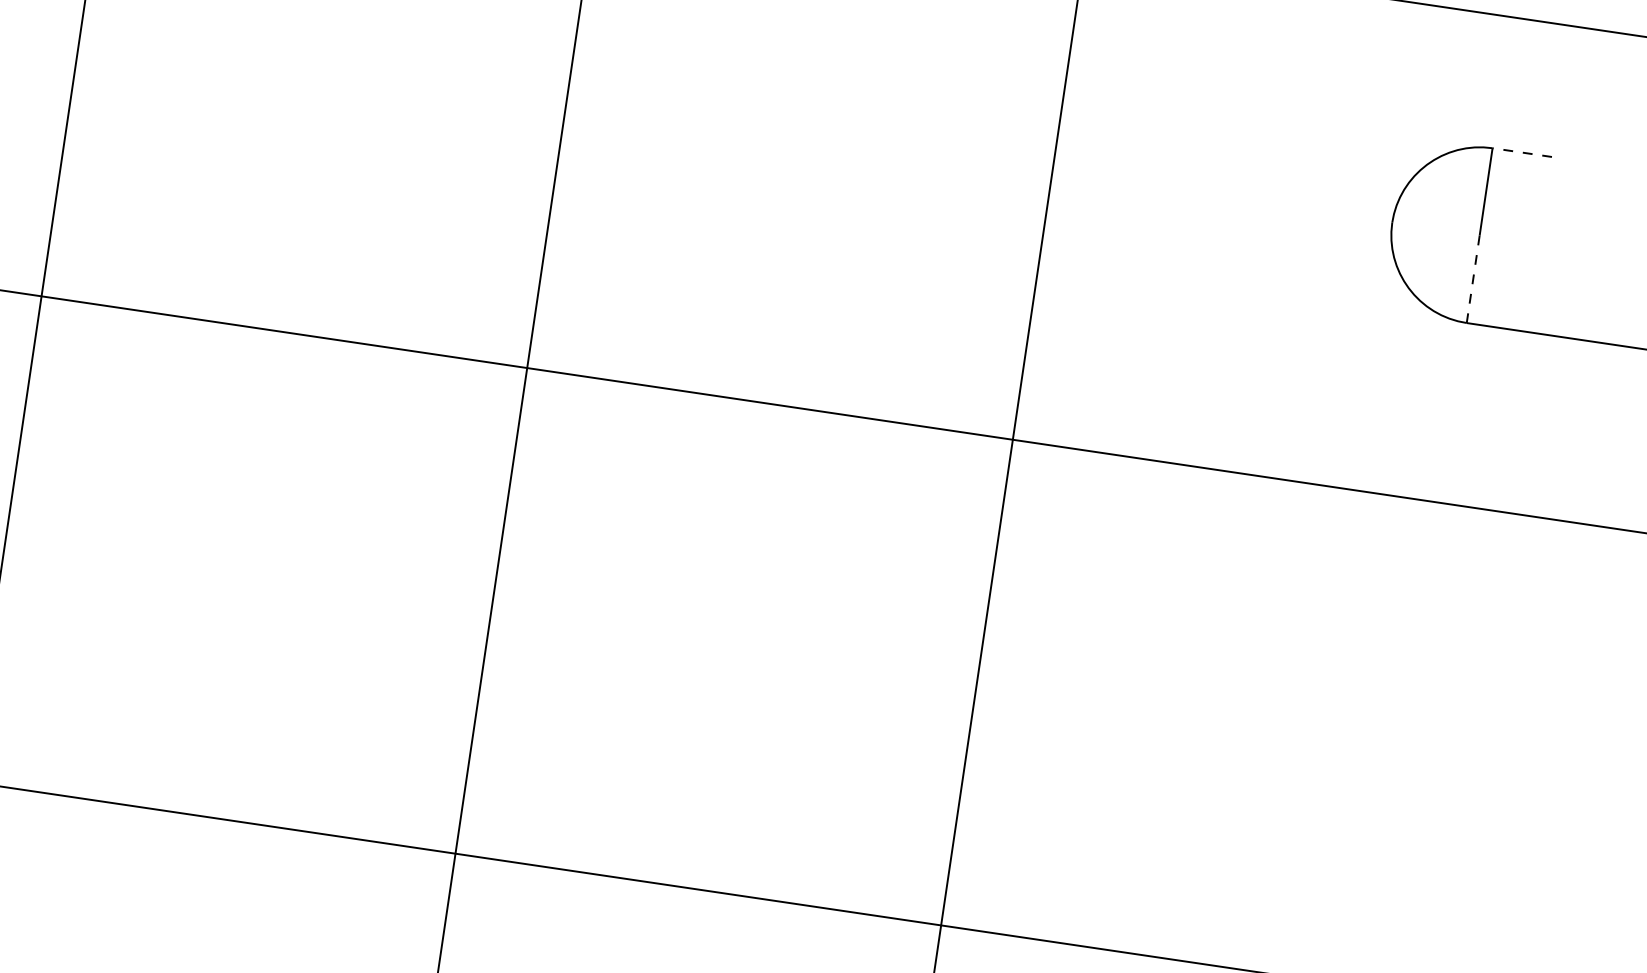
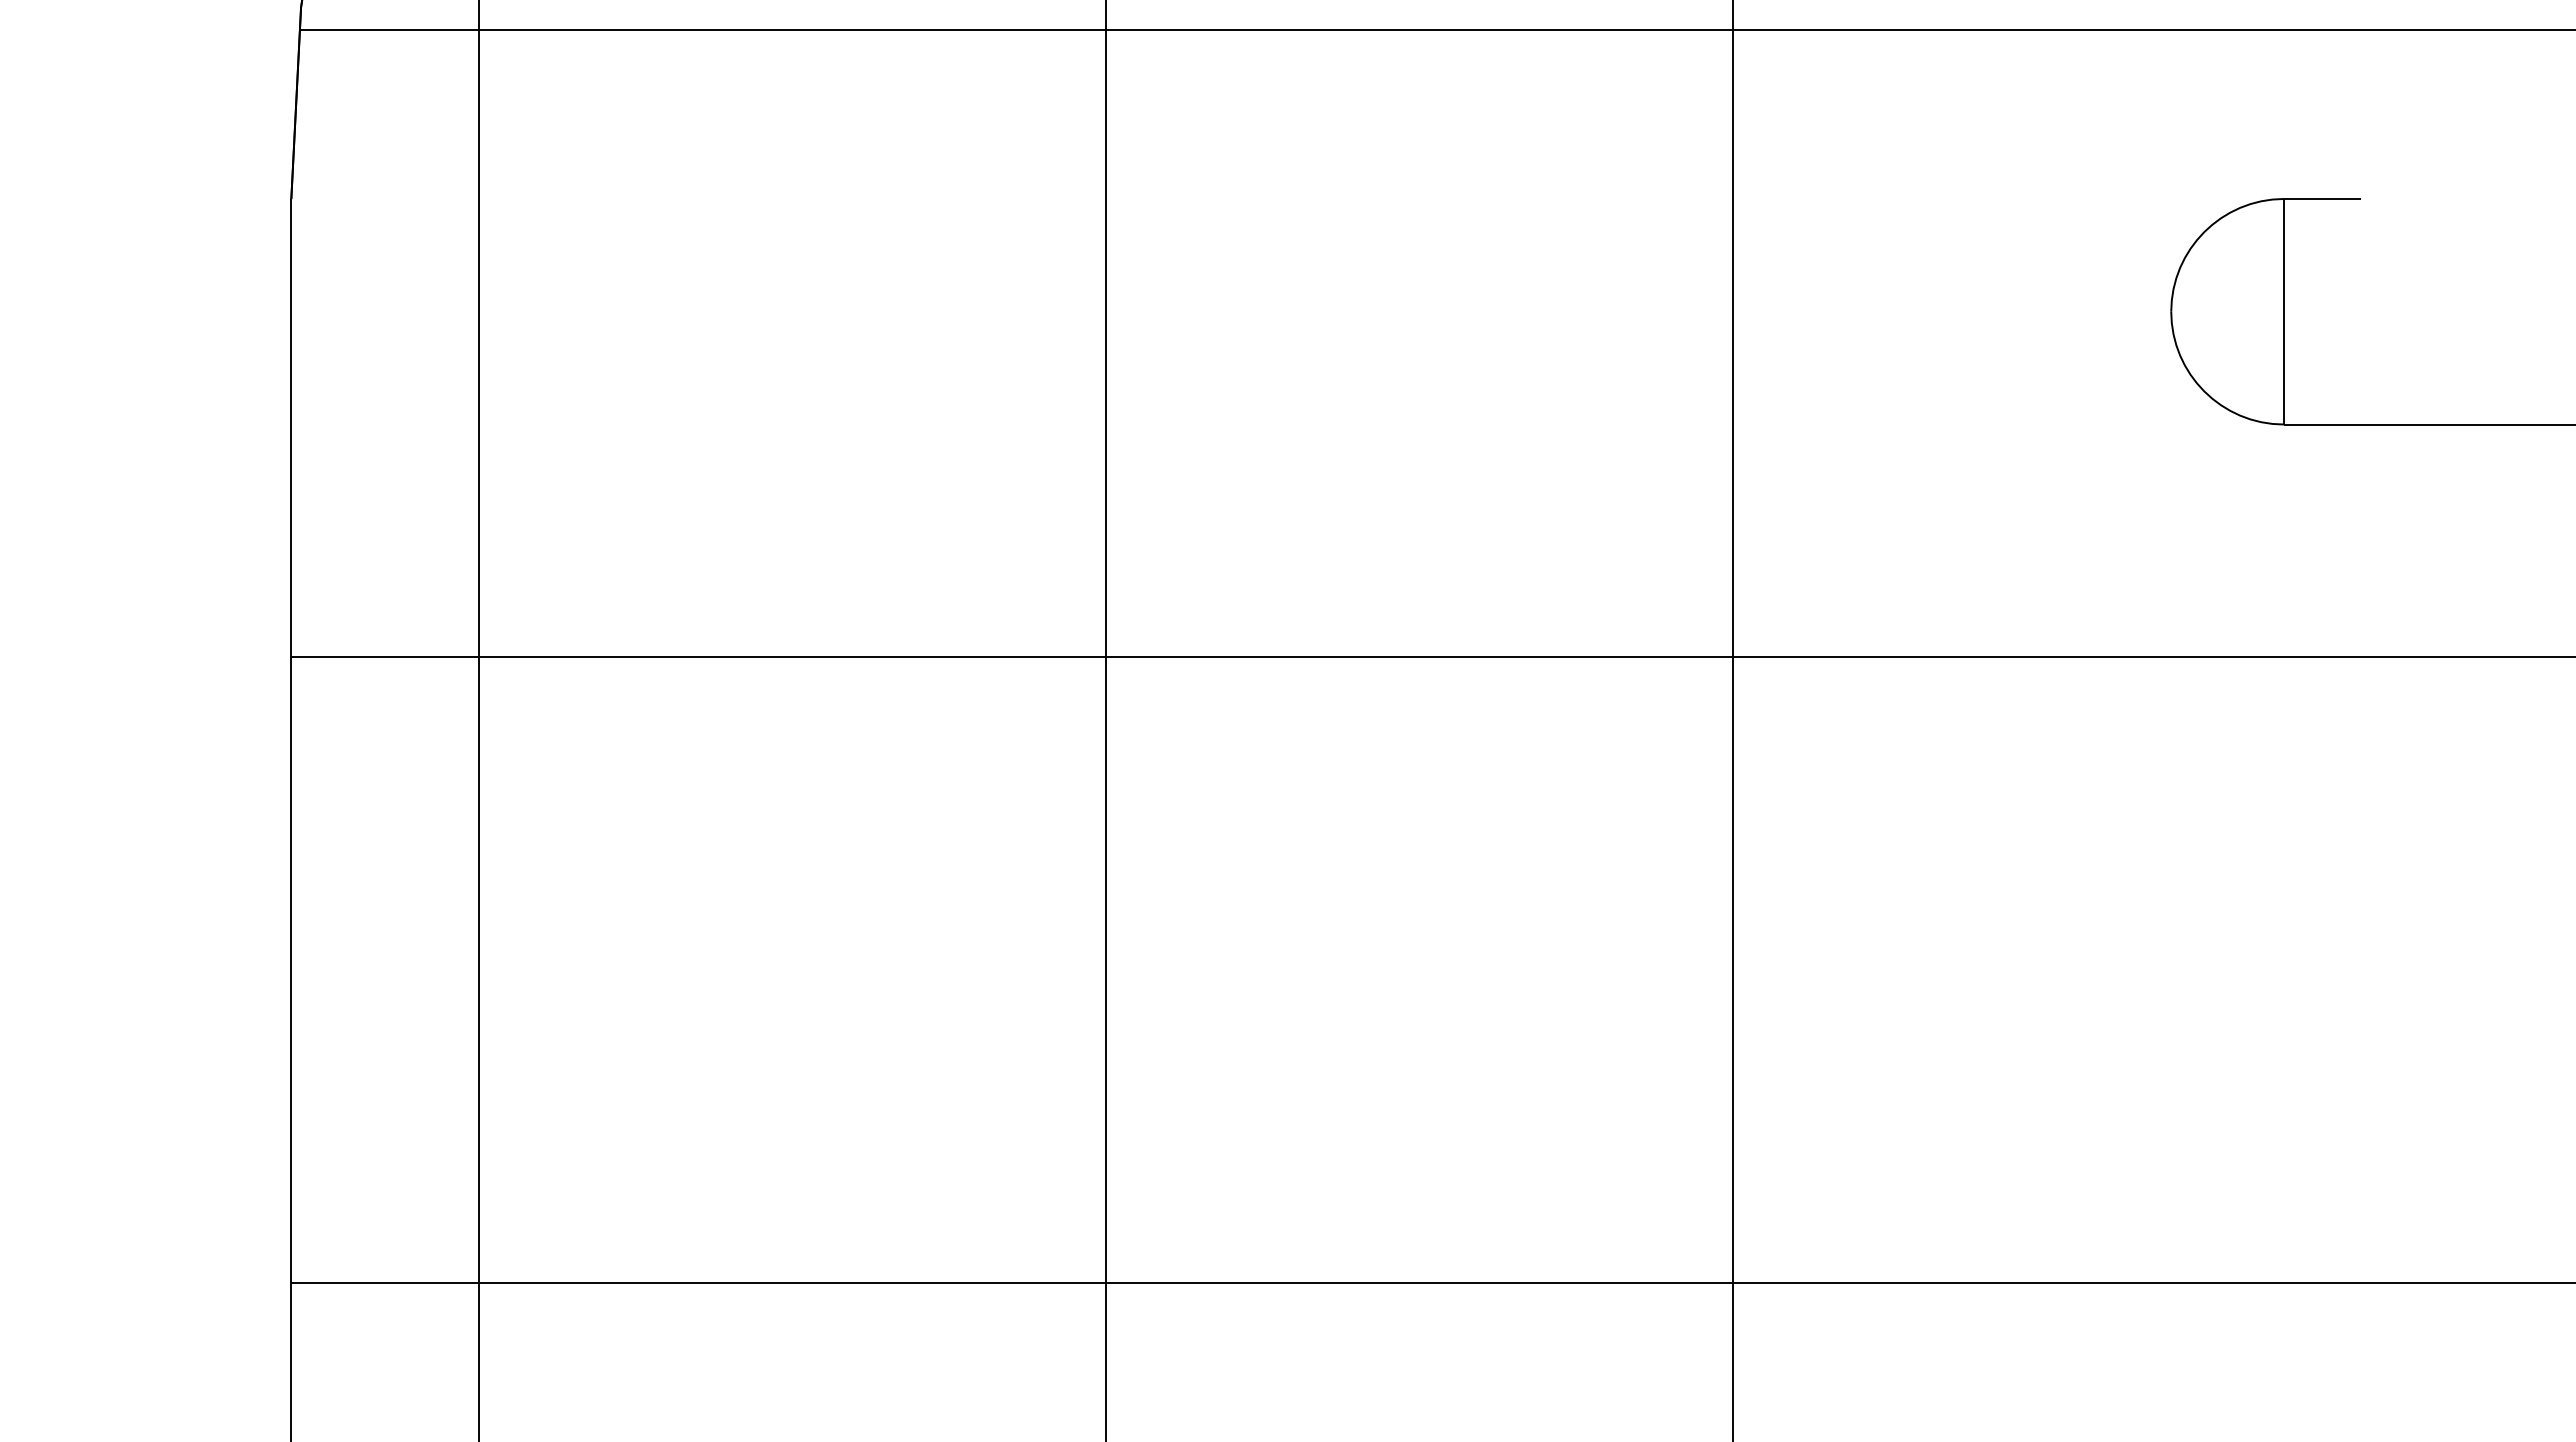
line: (1521, 152) -> (2321, 198), dashed -> solid
line: (1473, 279) -> (2284, 368), dashed -> solid

